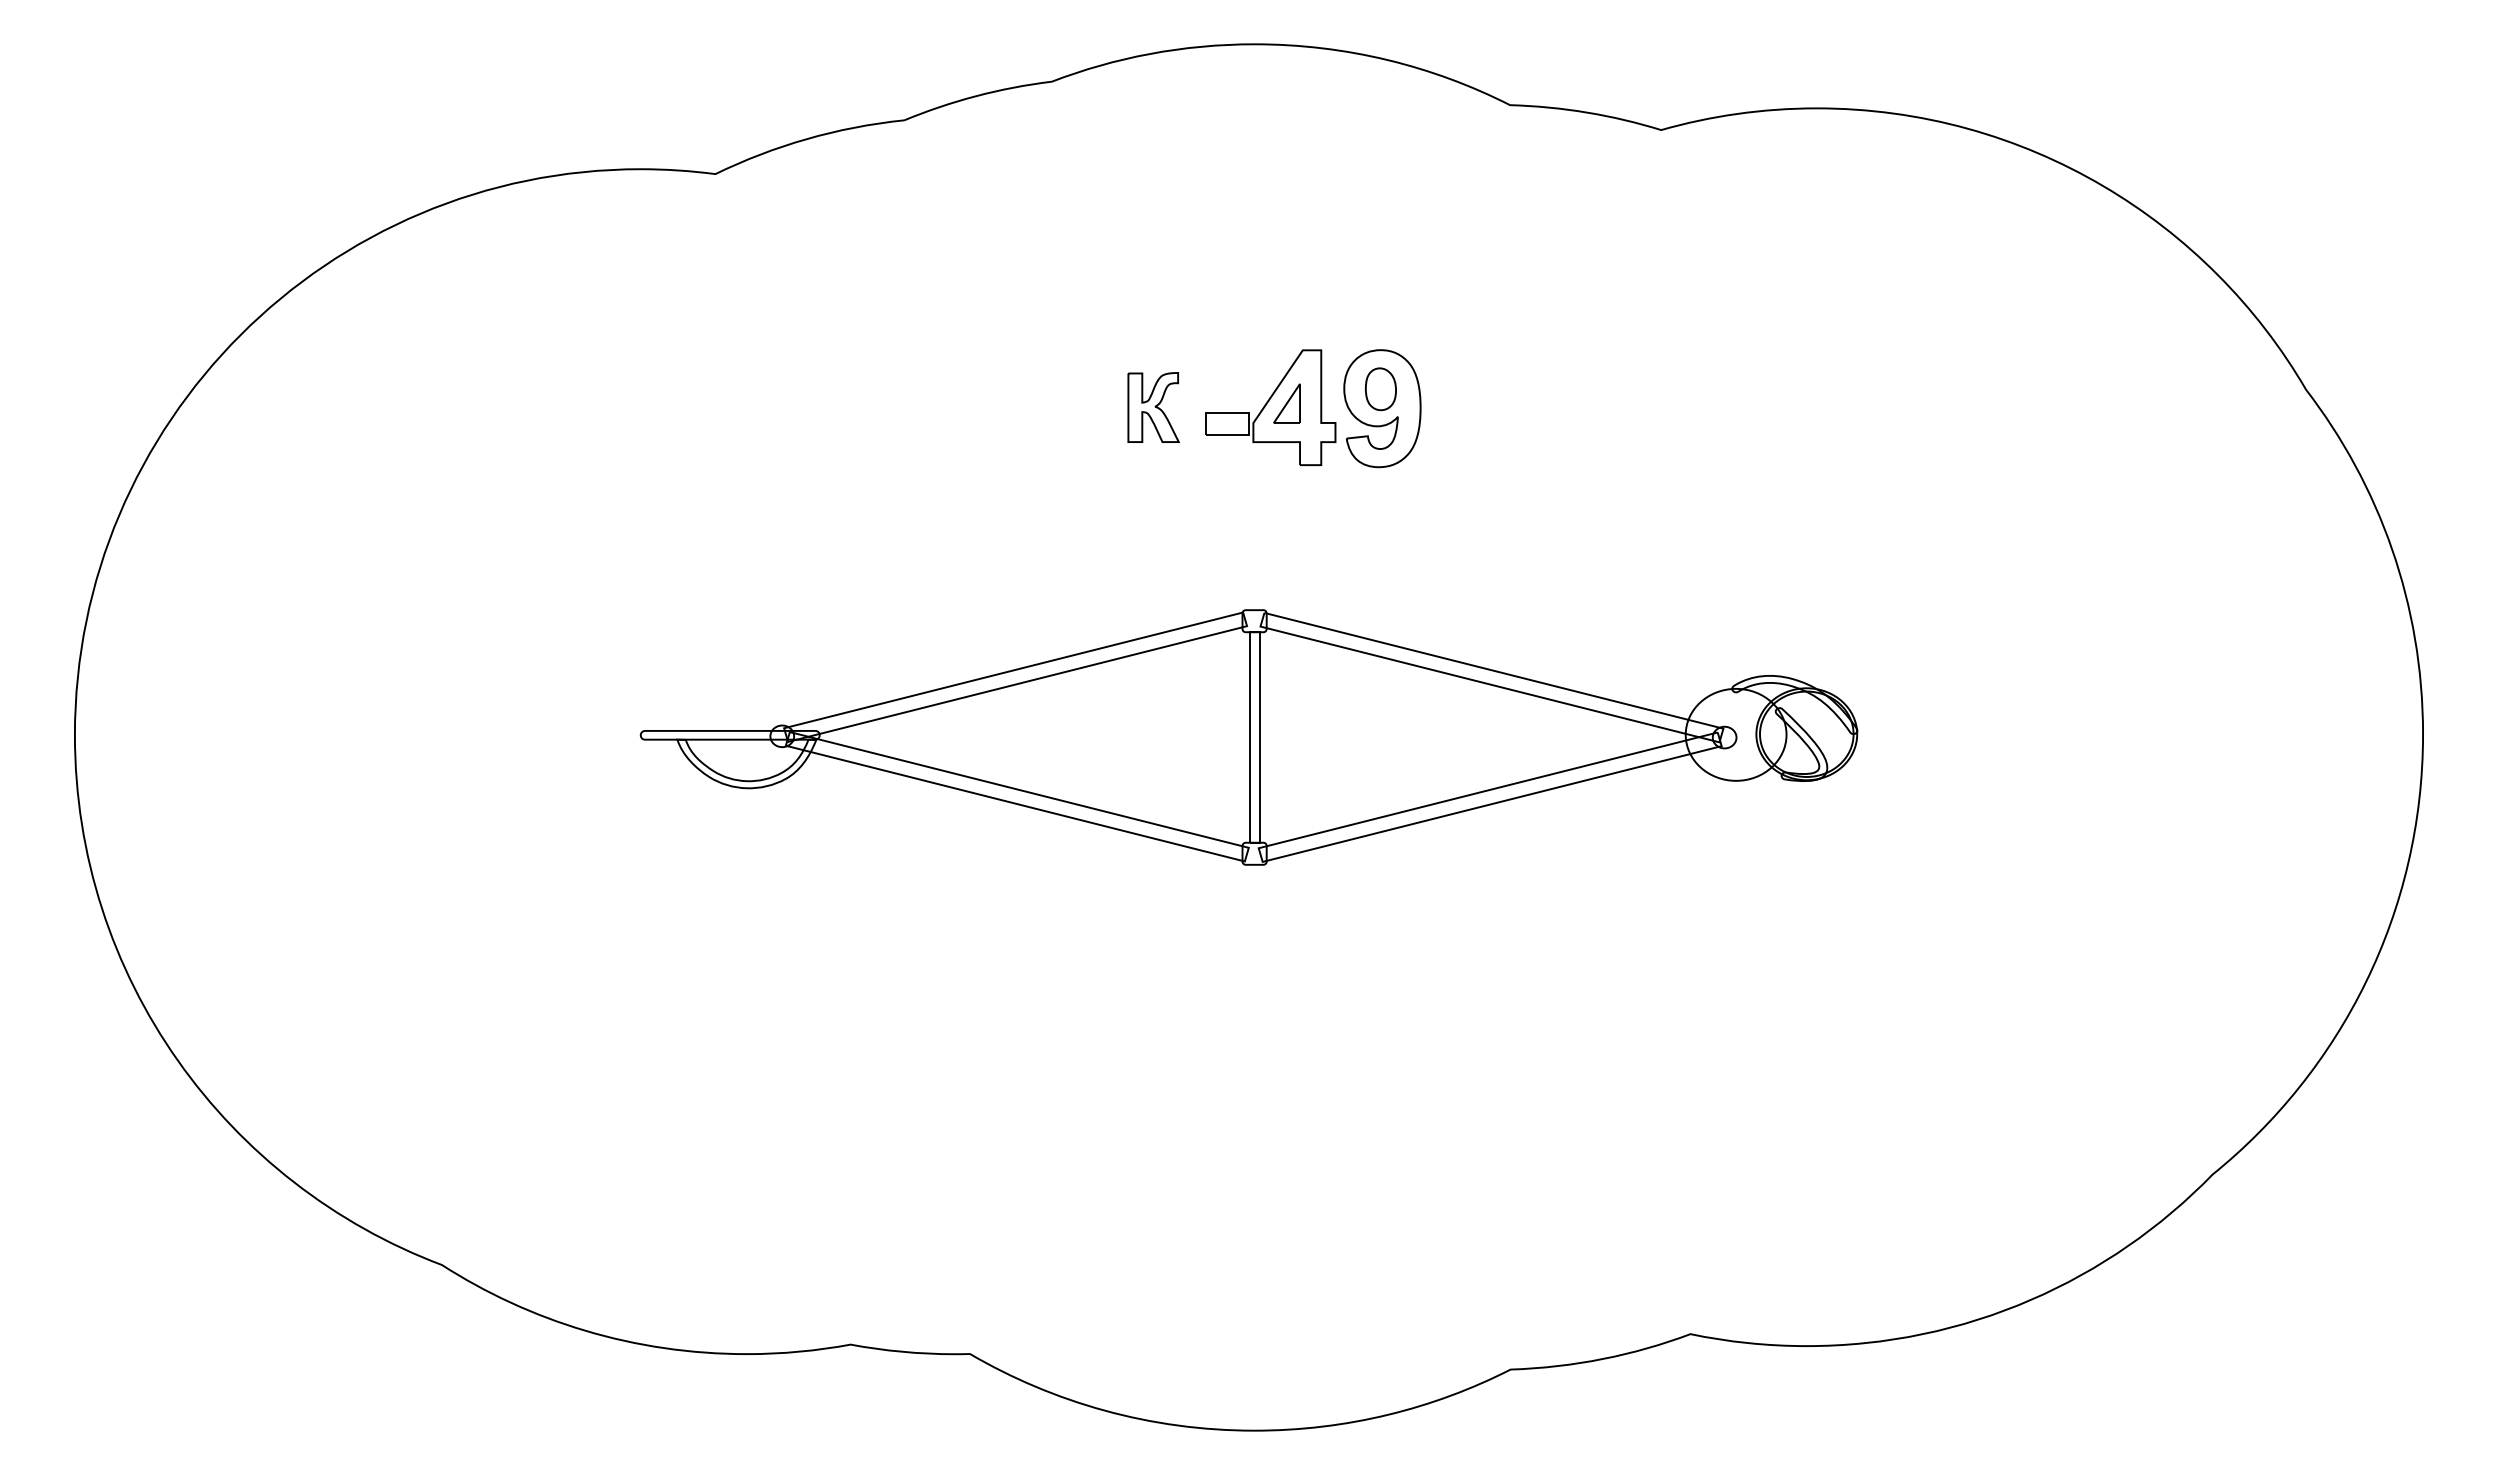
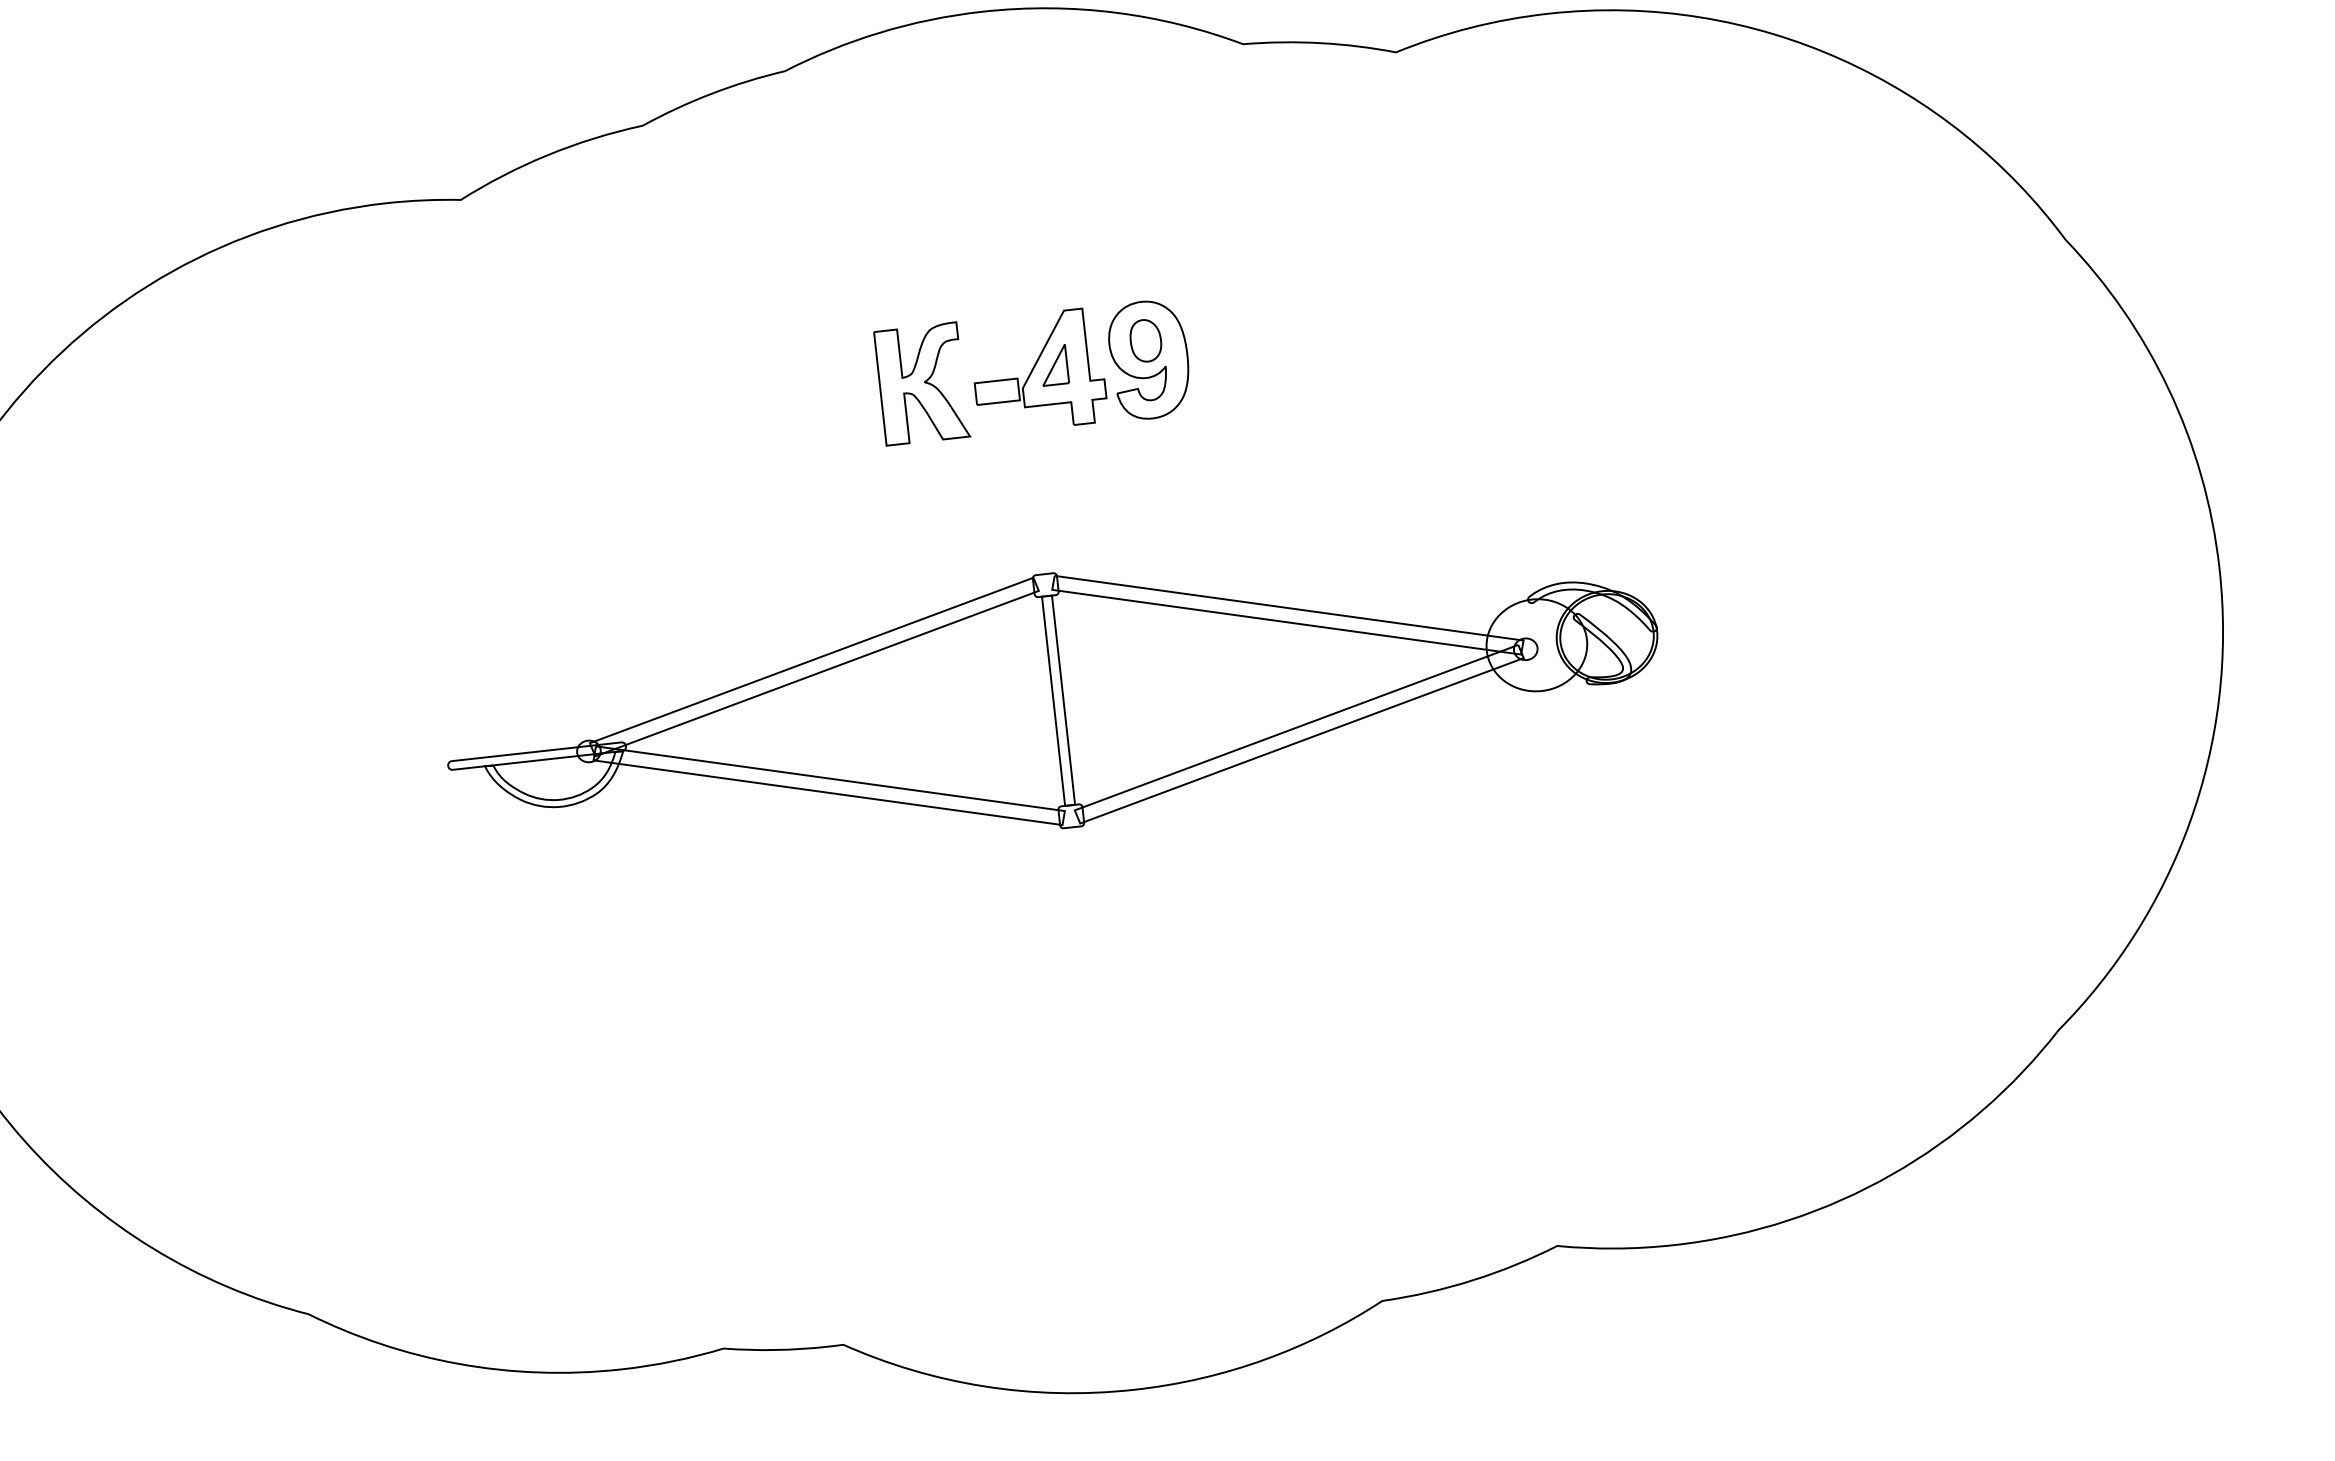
part: (1153, 407) -> (921, 383), size x1.67

